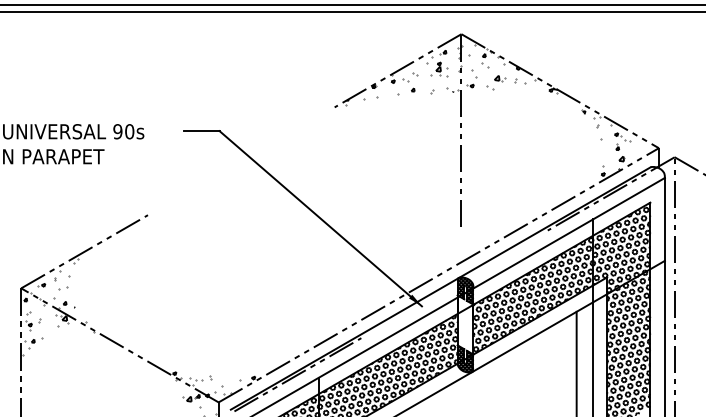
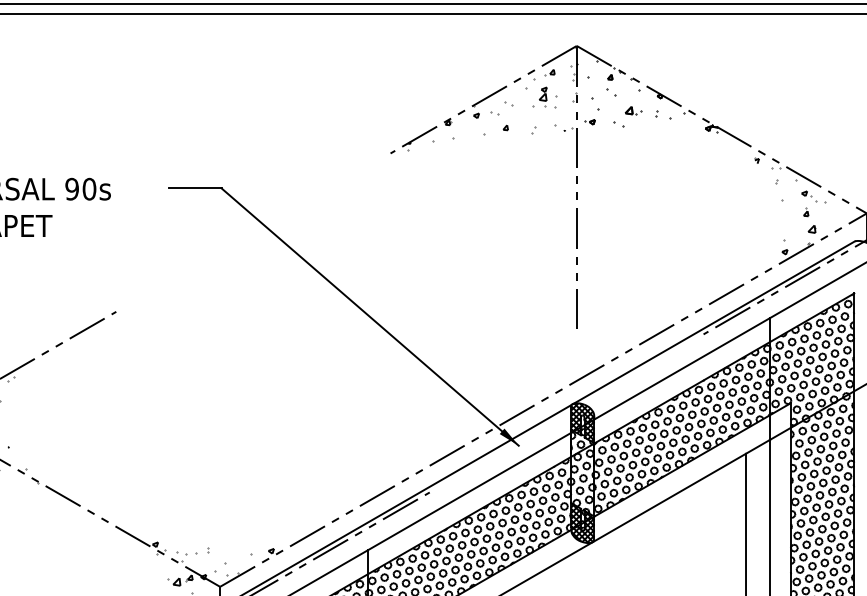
hatch: (509, 68) -> (647, 96), added
hatch: (465, 324) -> (582, 472), added

